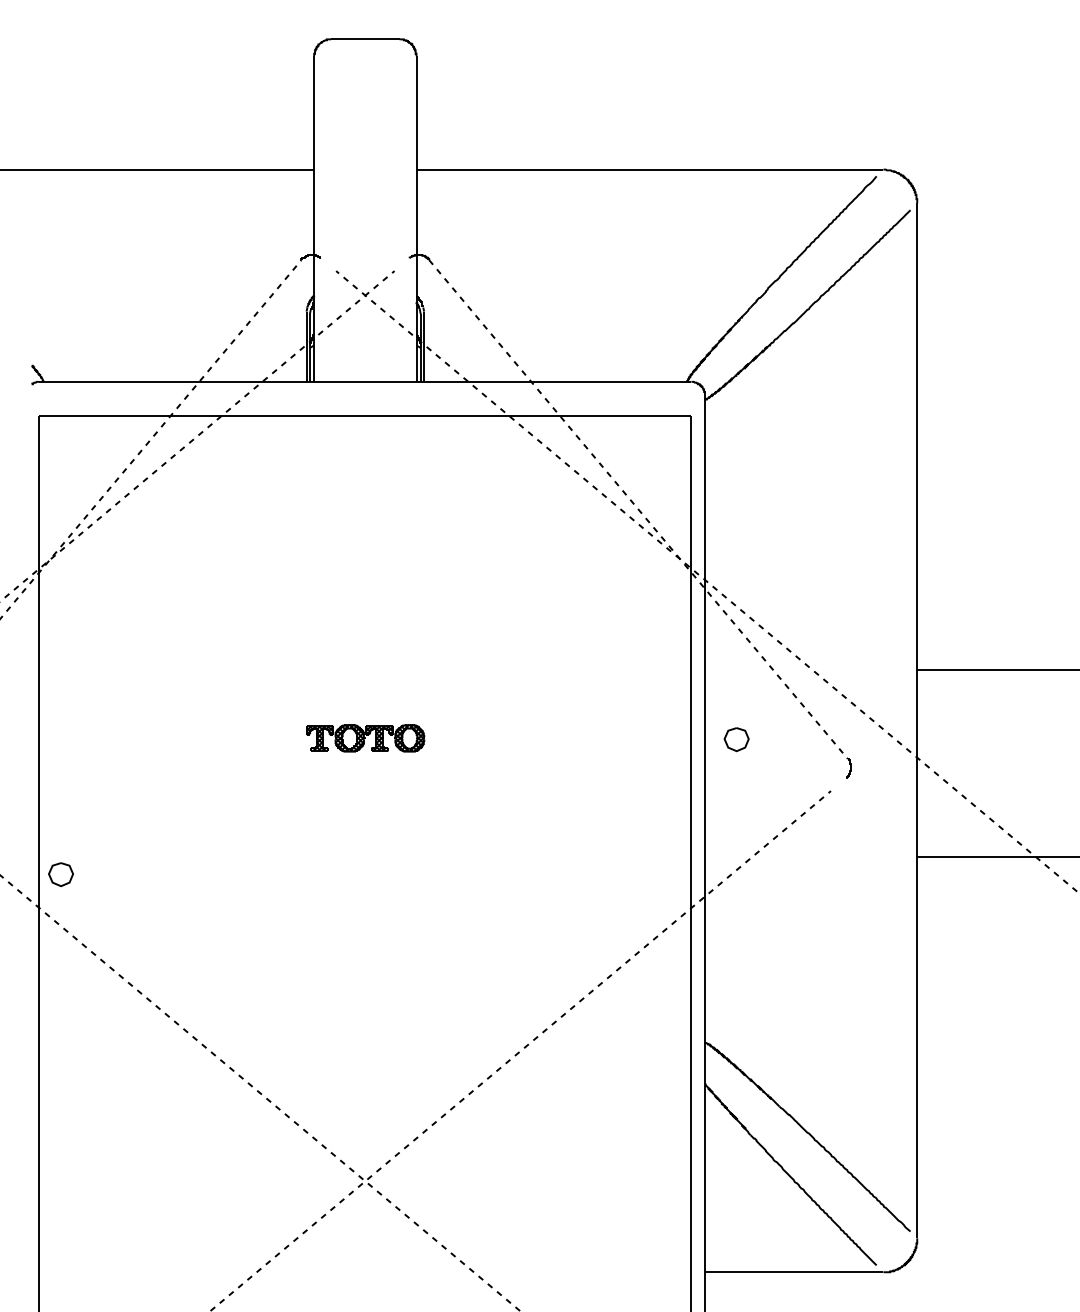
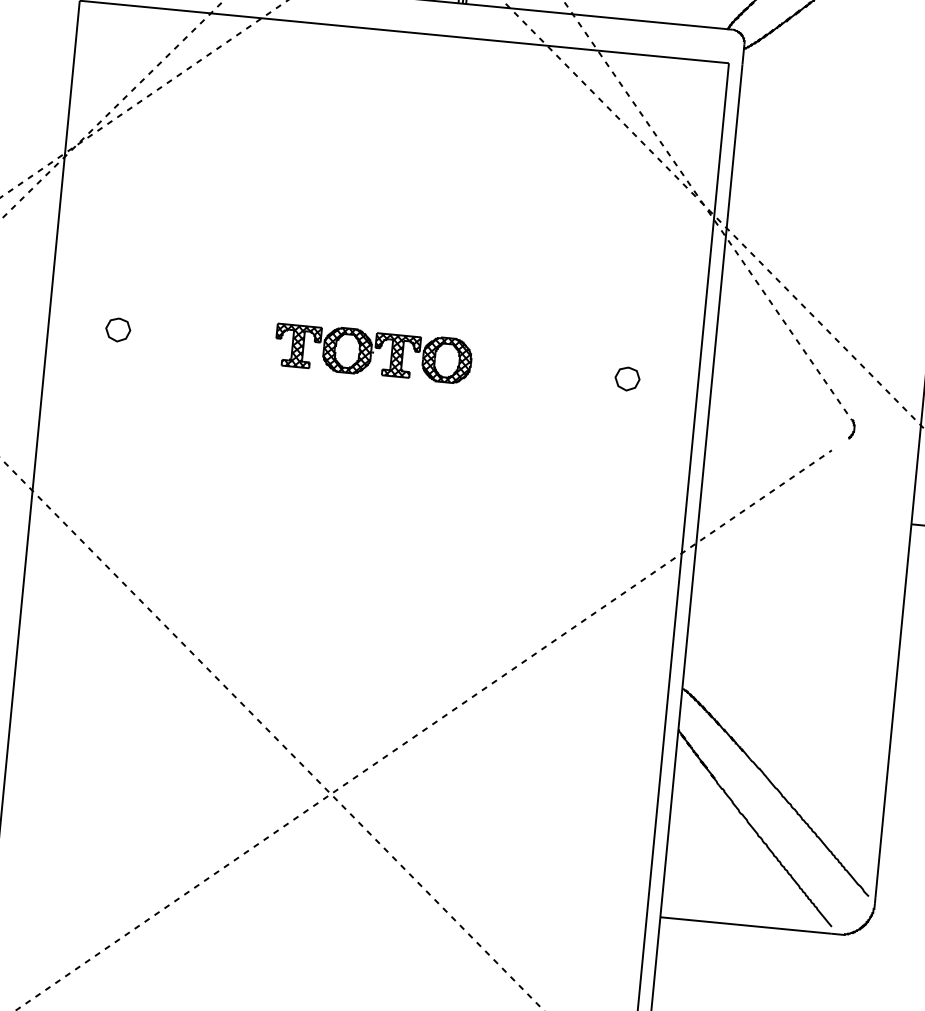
part: (365, 738) -> (373, 353), size x1.67
part: (736, 739) -> (627, 378), moved
part: (60, 874) -> (117, 329), moved

